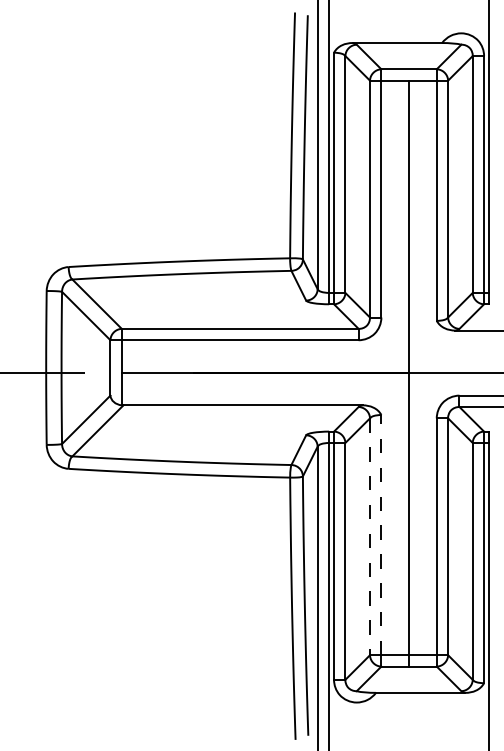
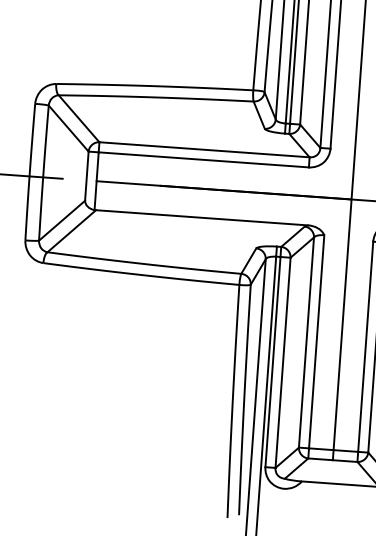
line: (381, 534) -> (316, 341), dashed -> solid
line: (370, 537) -> (306, 343), dashed -> solid

